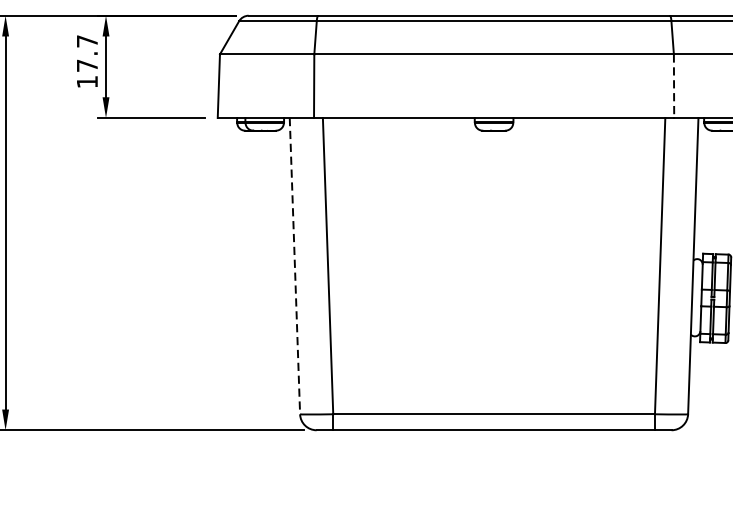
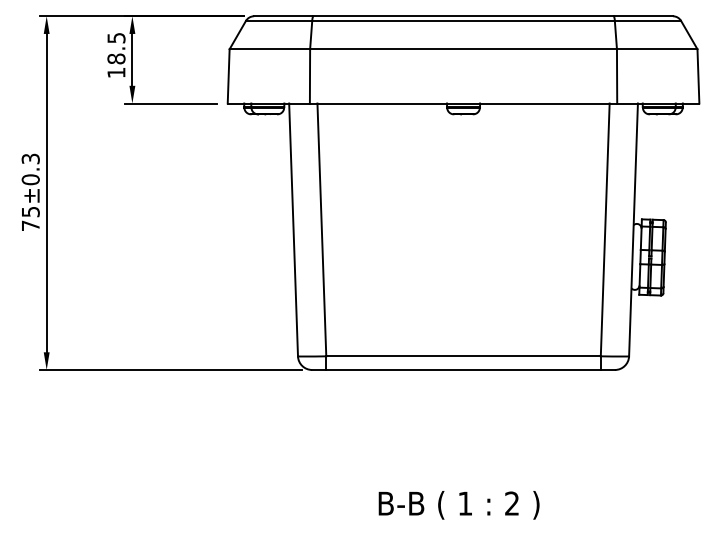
text: (87, 53) -> (116, 48), 17.7 -> 18.5
line: (674, 86) -> (617, 76), dashed -> solid
line: (294, 266) -> (293, 230), dashed -> solid

